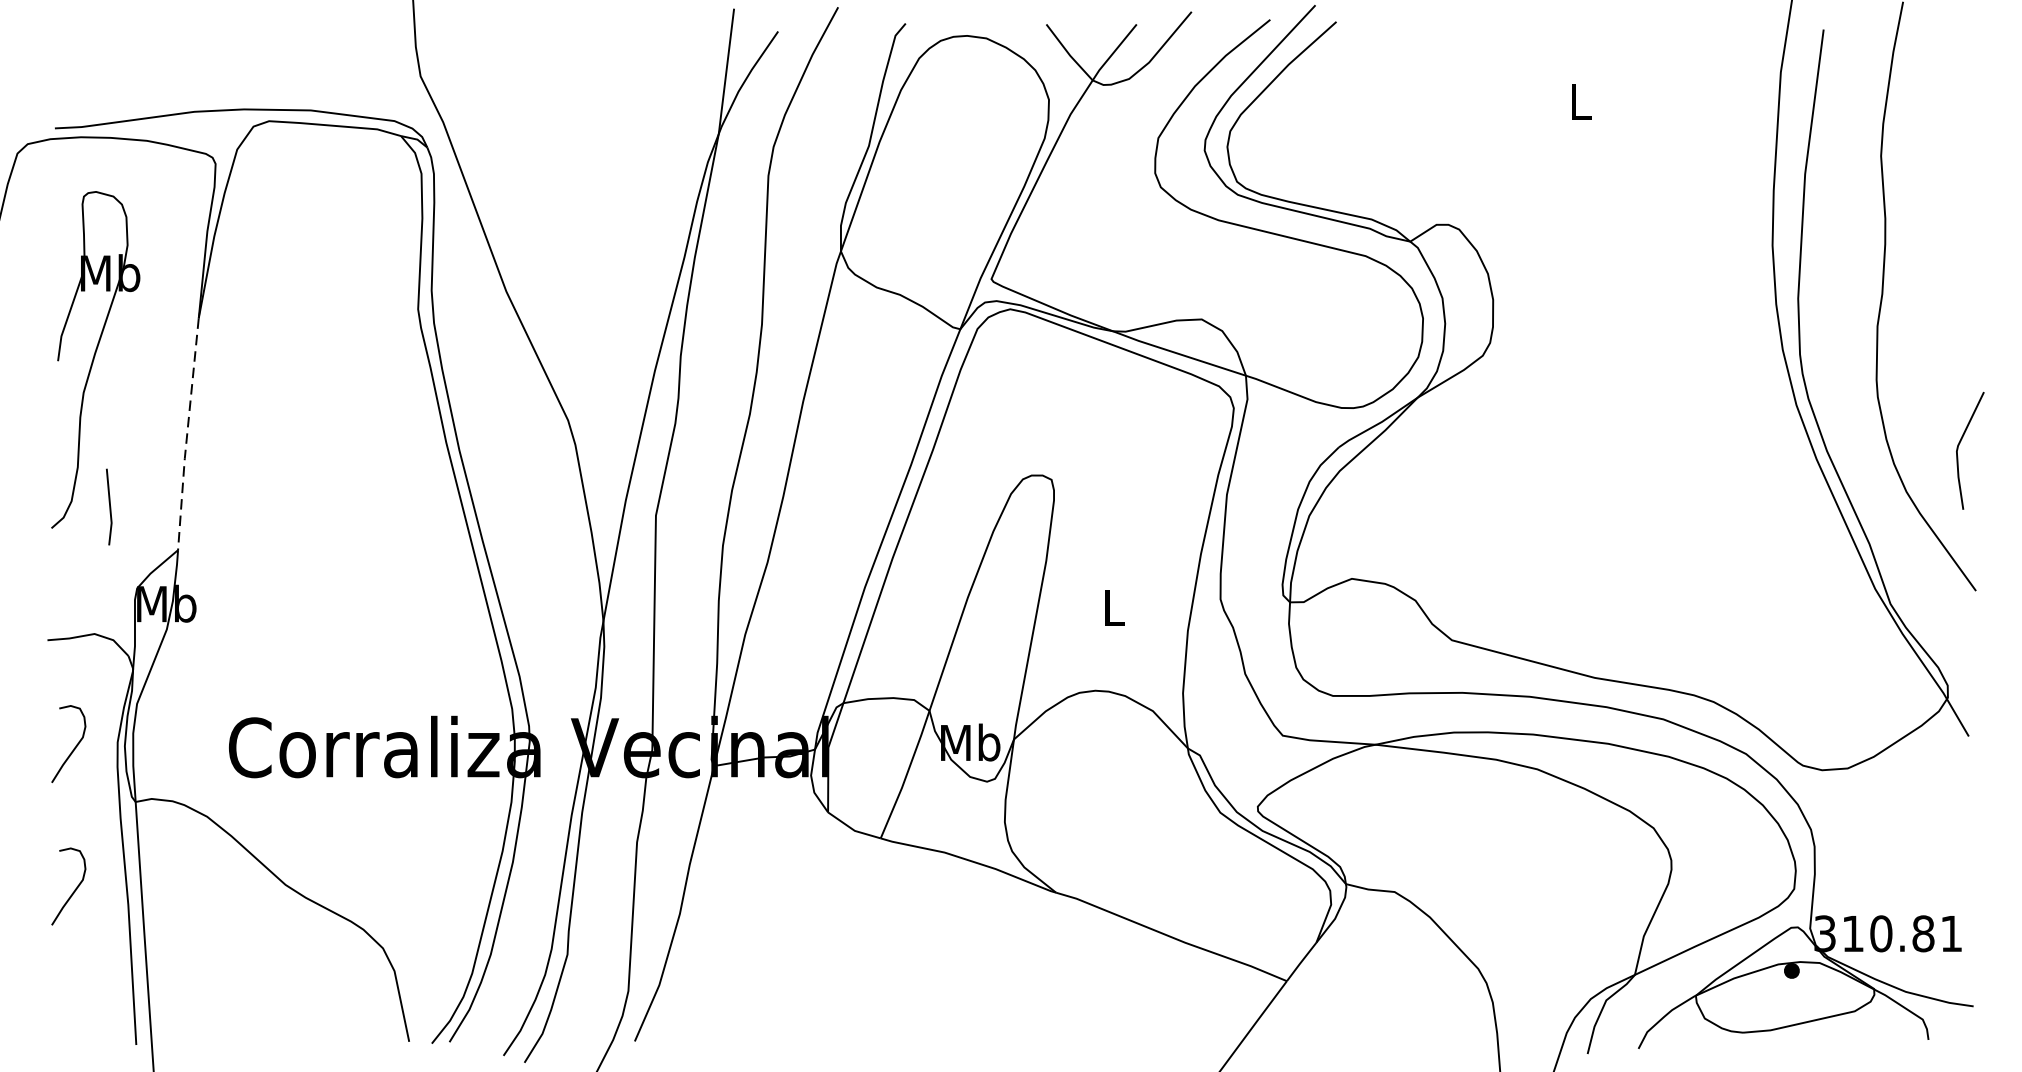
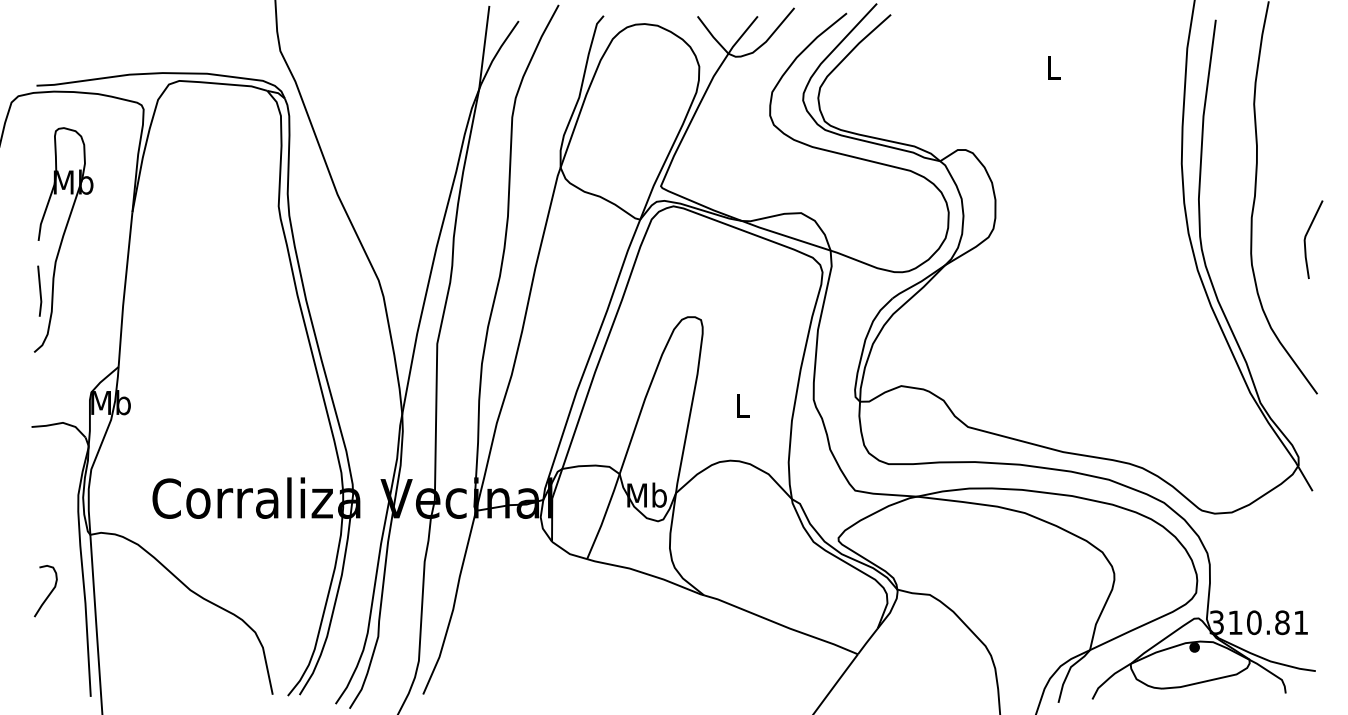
line: (186, 435) -> (124, 290), dashed -> solid
line: (1959, 447) -> (1306, 237), moved
line: (108, 506) -> (39, 290), moved
curve: (74, 745) -> (49, 497), removed

